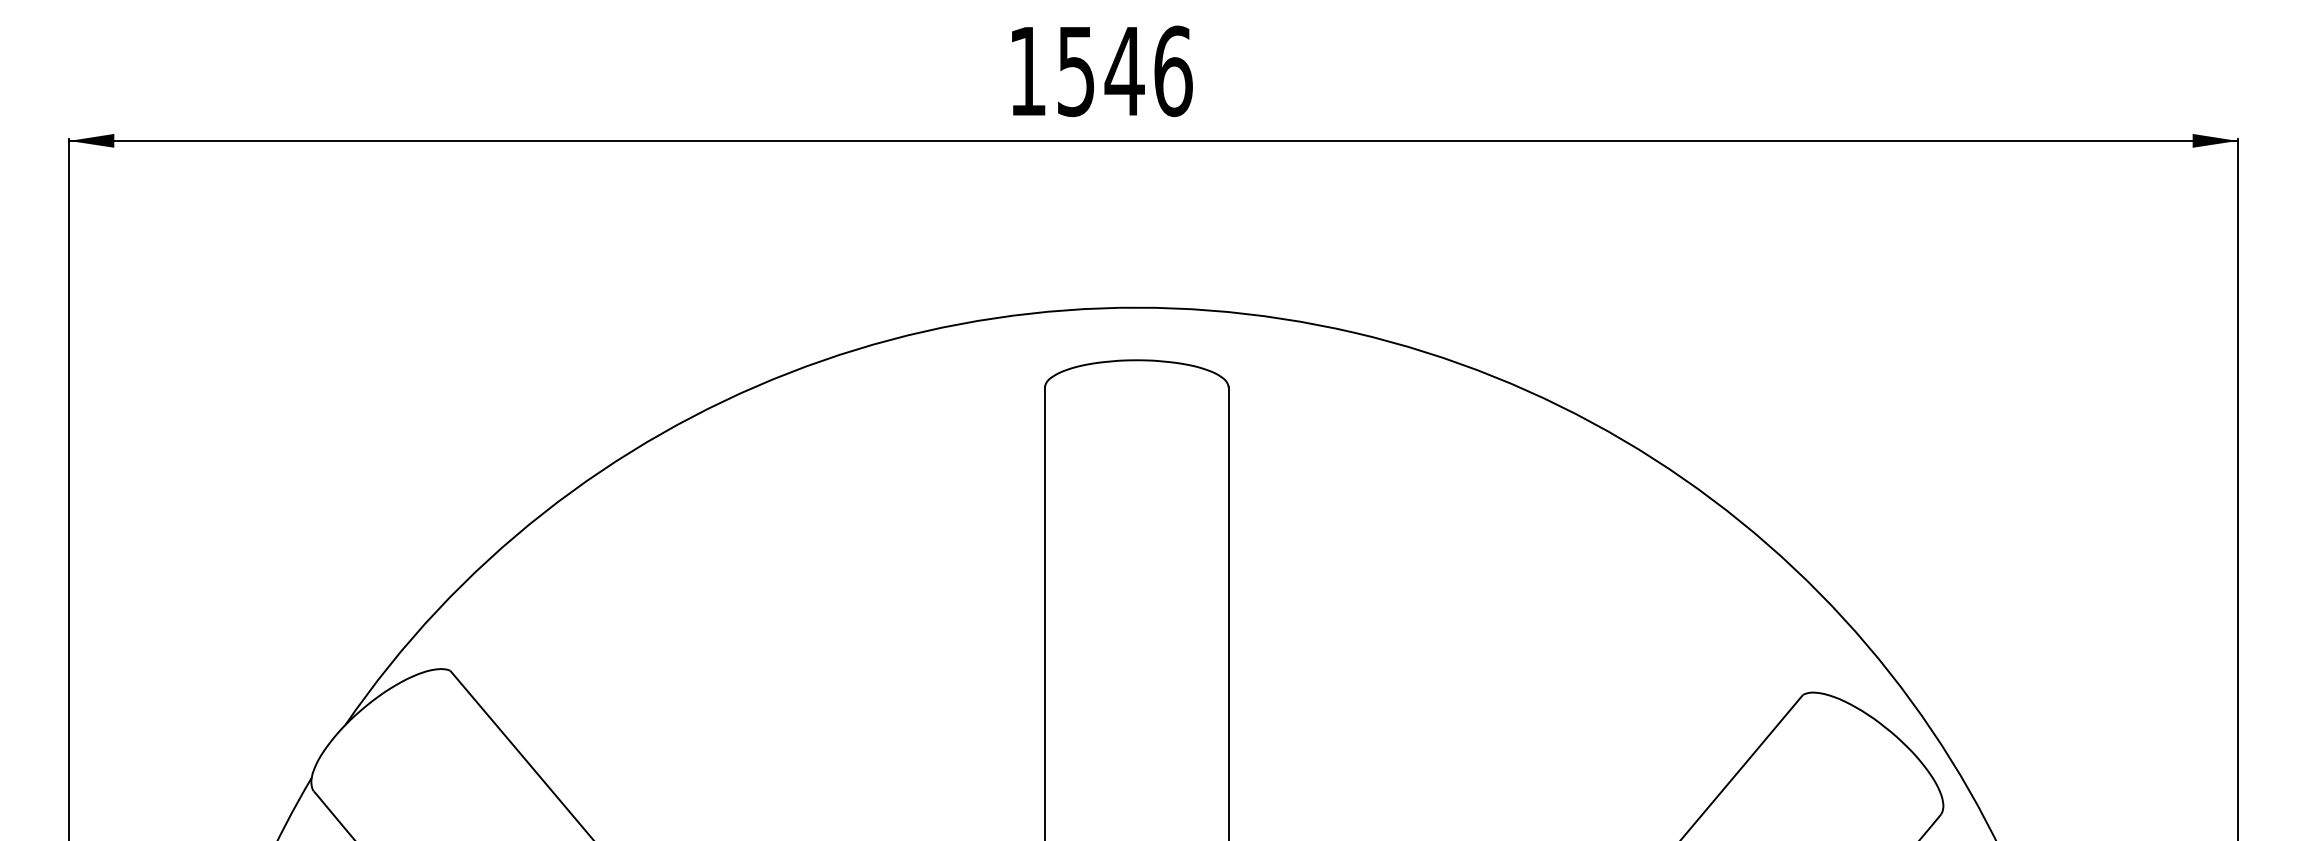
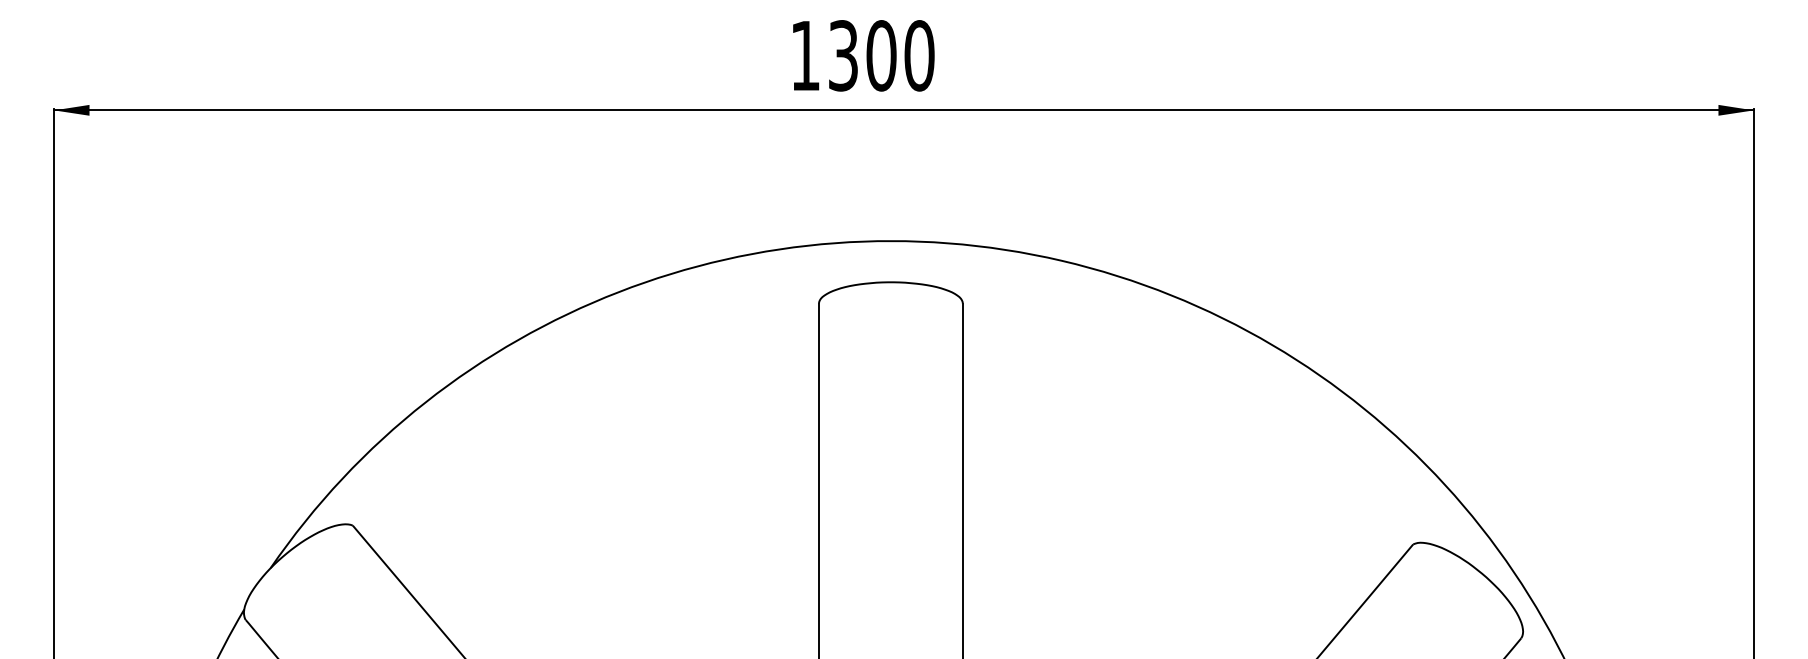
text: (1124, 70) -> (881, 55), 1546 -> 1300

